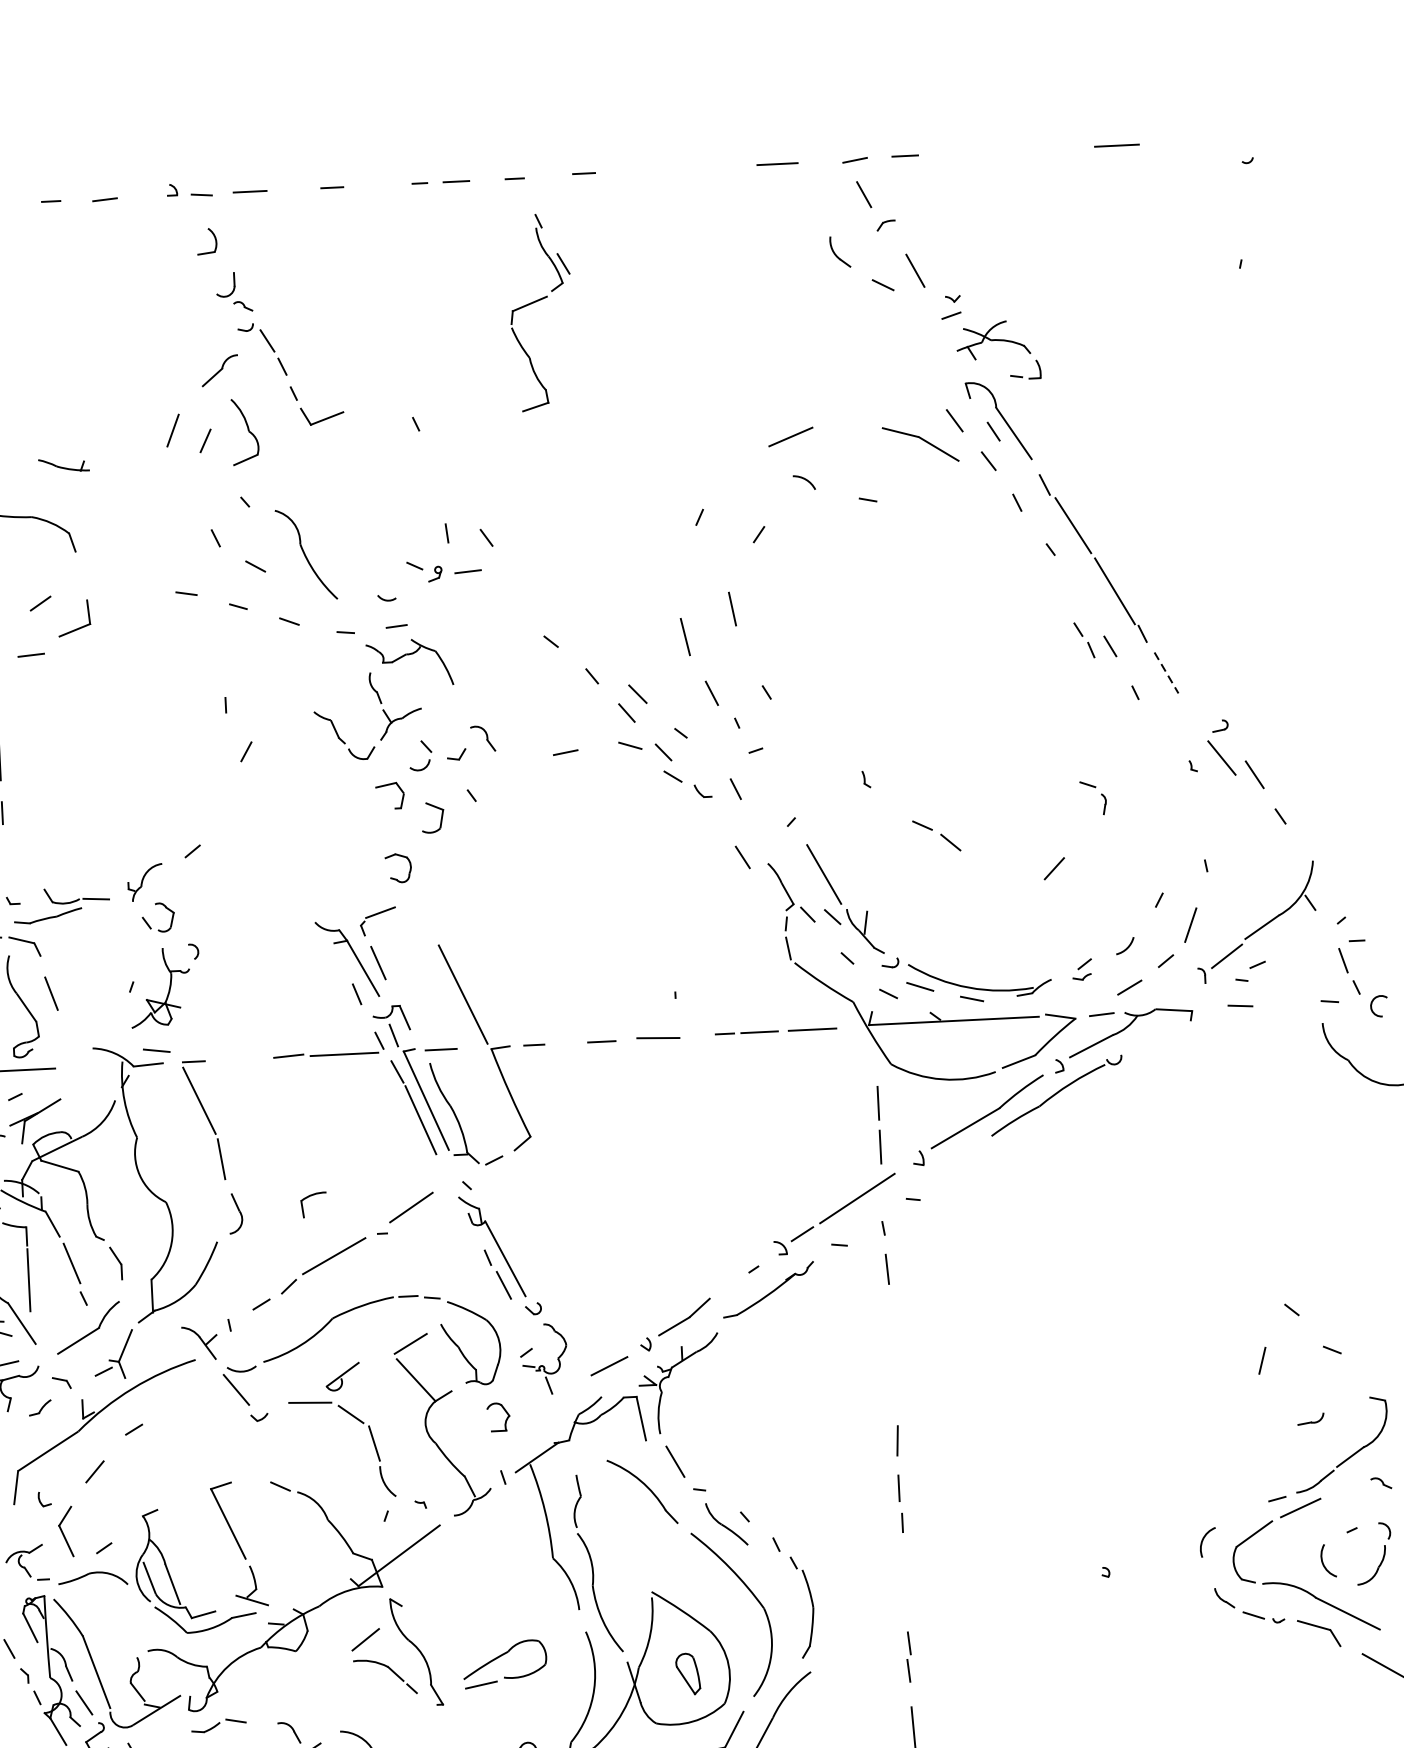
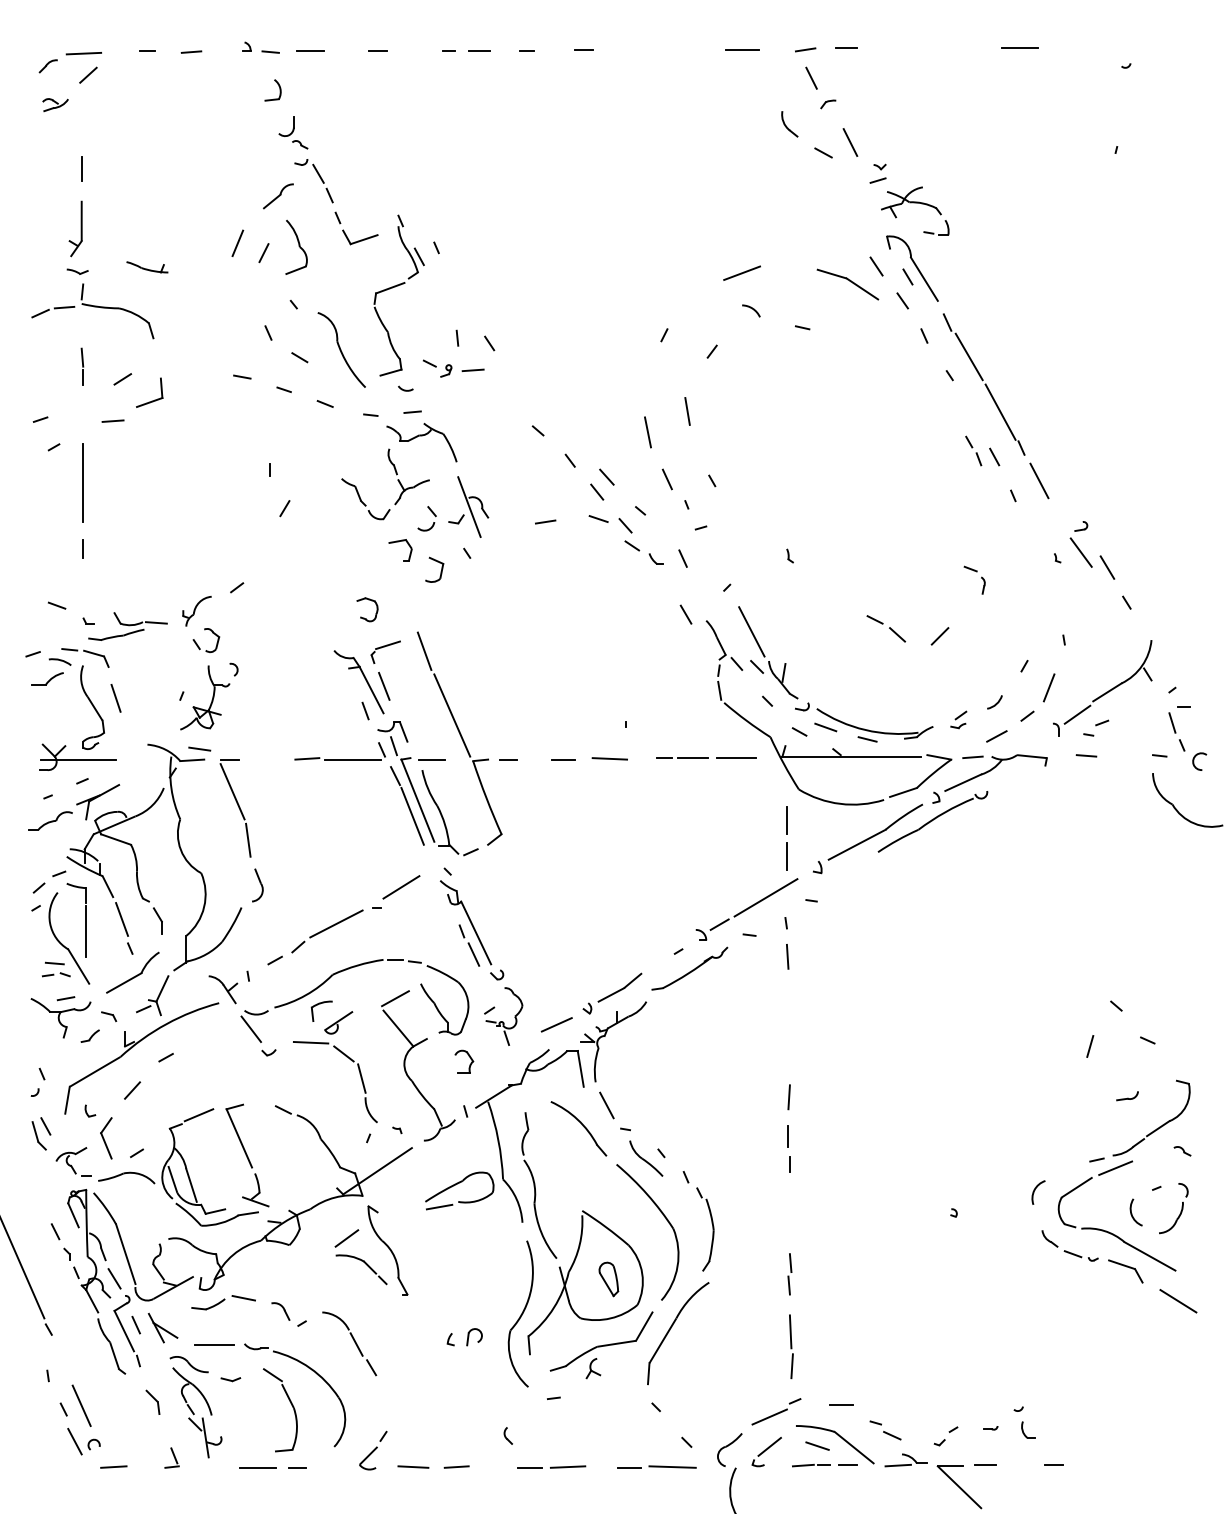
part: (536, 302) -> (395, 287), moved
line: (1166, 673) -> (1039, 481), dashed -> solid
line: (471, 738) -> (469, 506), added
part: (936, 835) -> (886, 628), moved
part: (395, 877) -> (364, 617), moved
line: (425, 916) -> (424, 650), added
part: (311, 1196) -> (320, 1004), moved
line: (177, 1498) -> (198, 1115), added
part: (501, 1656) -> (457, 1184), moved
part: (218, 1725) -> (223, 1302), size x1.43

